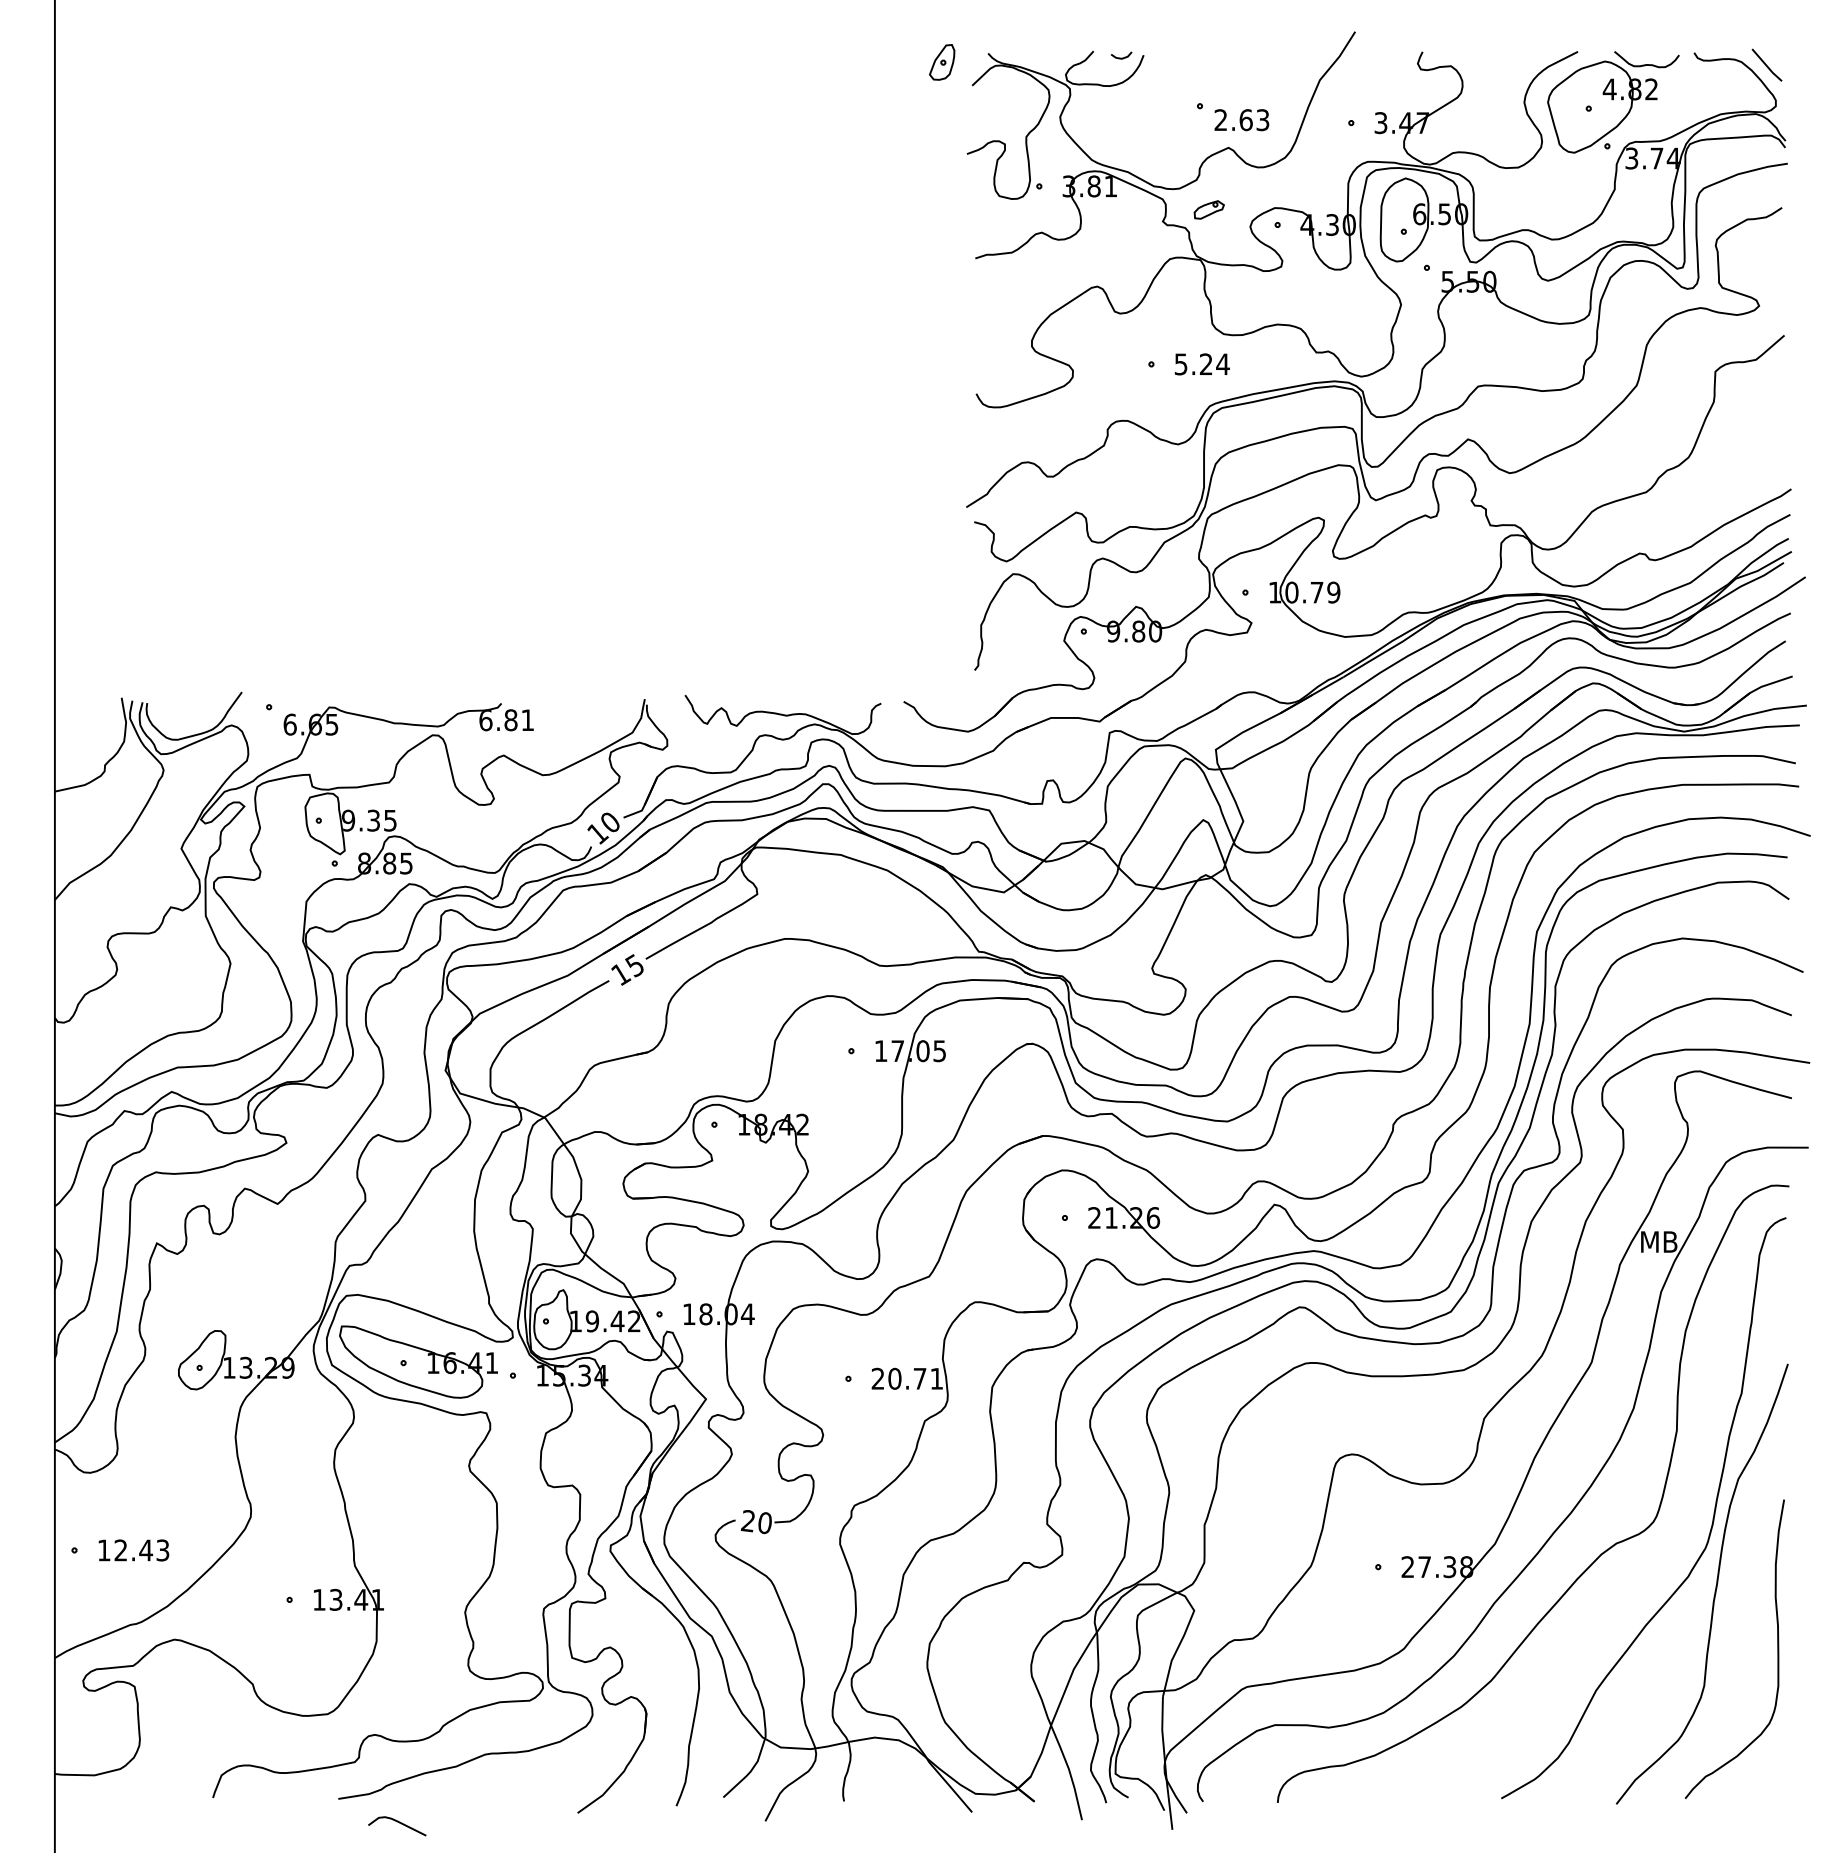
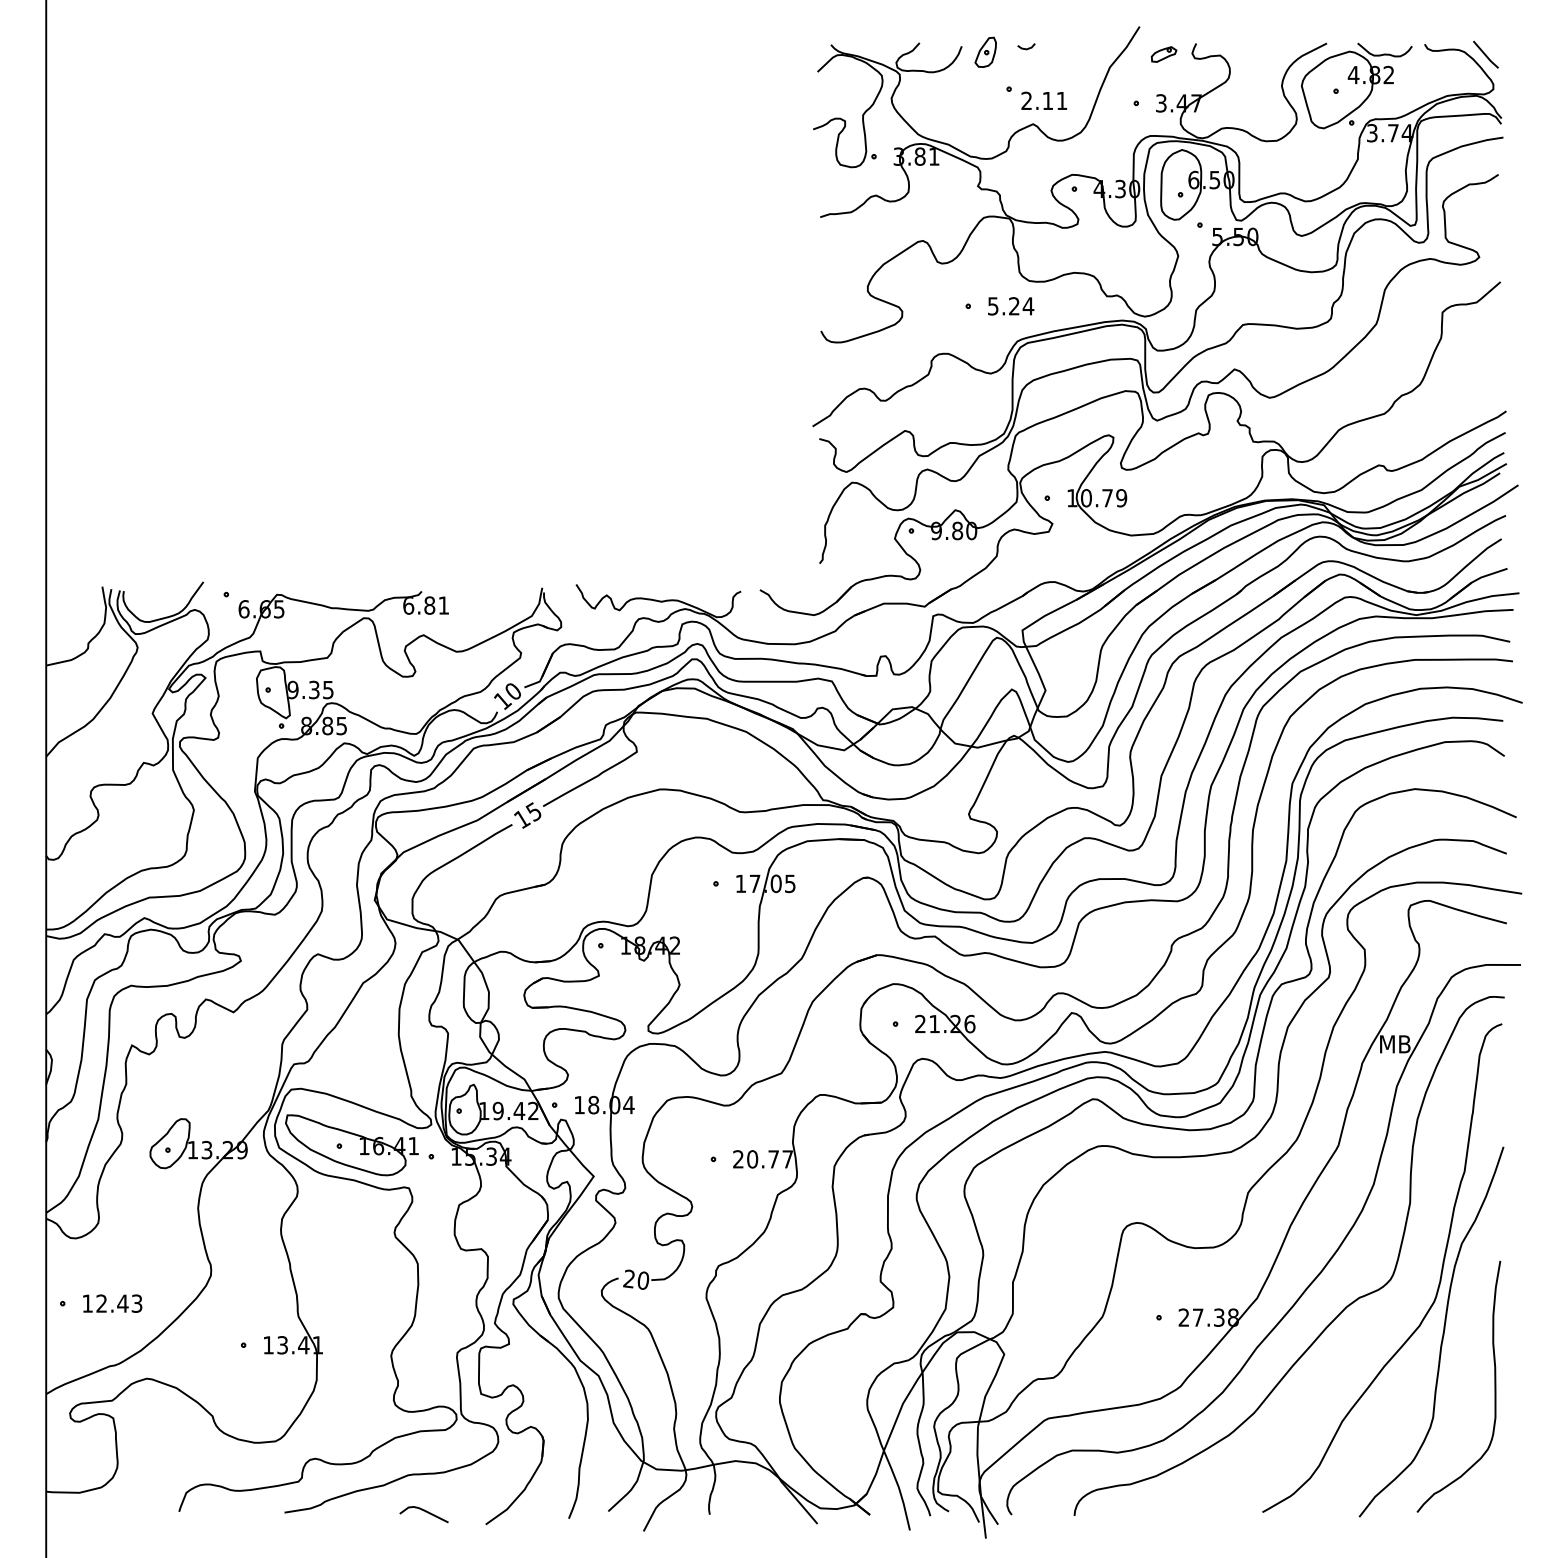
line: (1121, 57) -> (1026, 48), moved
part: (942, 62) -> (986, 52), moved
text: (1254, 120) -> (1054, 101), 2.63 -> 2.11
part: (1208, 209) -> (1163, 54), moved
text: (936, 1378) -> (787, 1159), 20.71 -> 20.77
curve: (399, 1823) -> (425, 1512), moved

